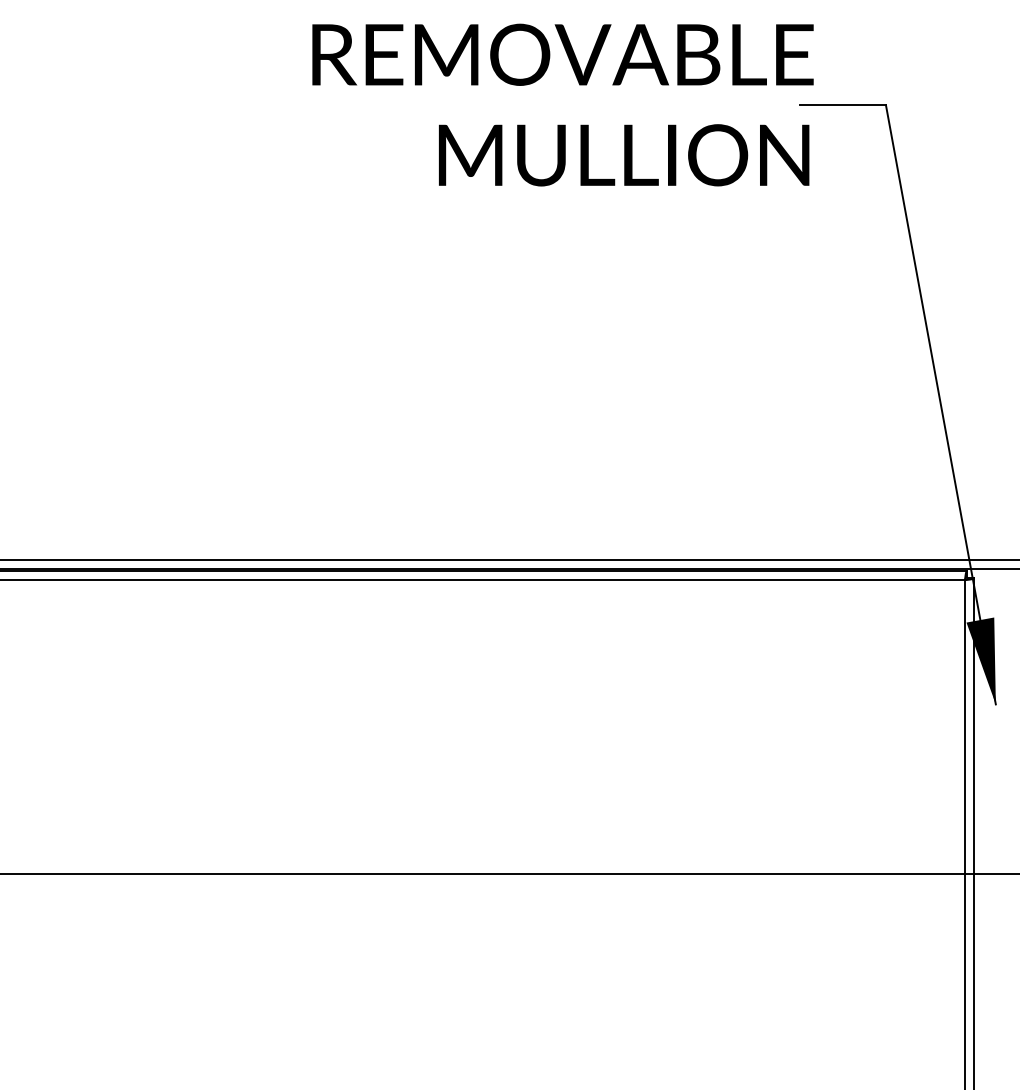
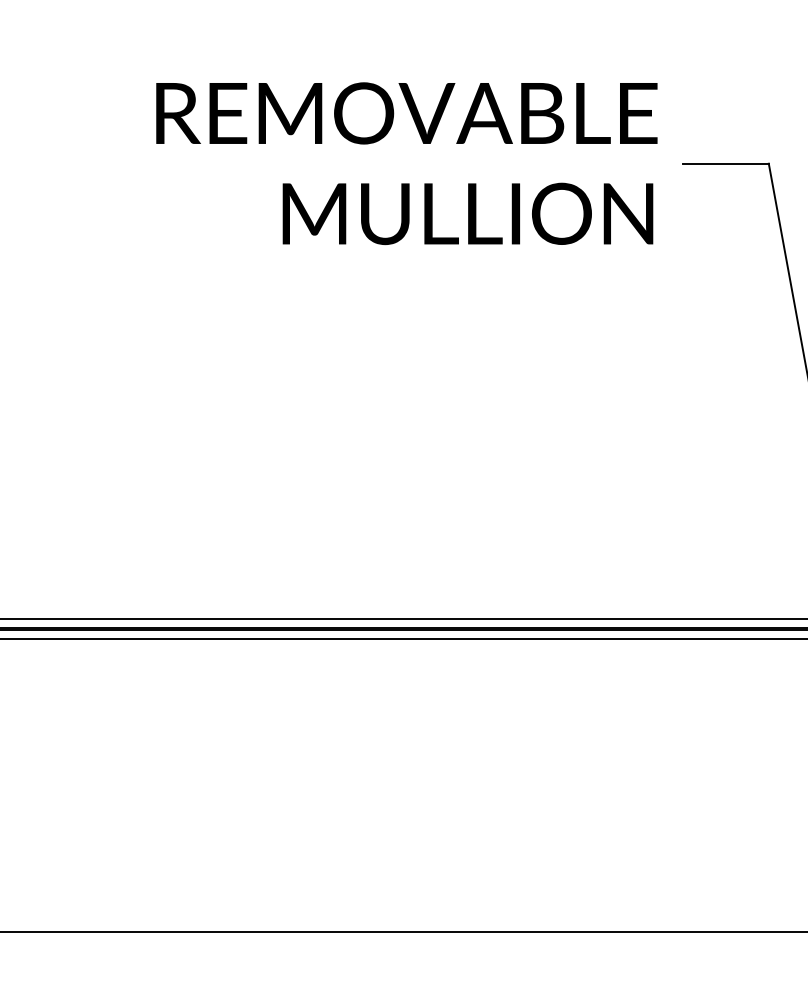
text: (562, 104) -> (406, 163), moved

